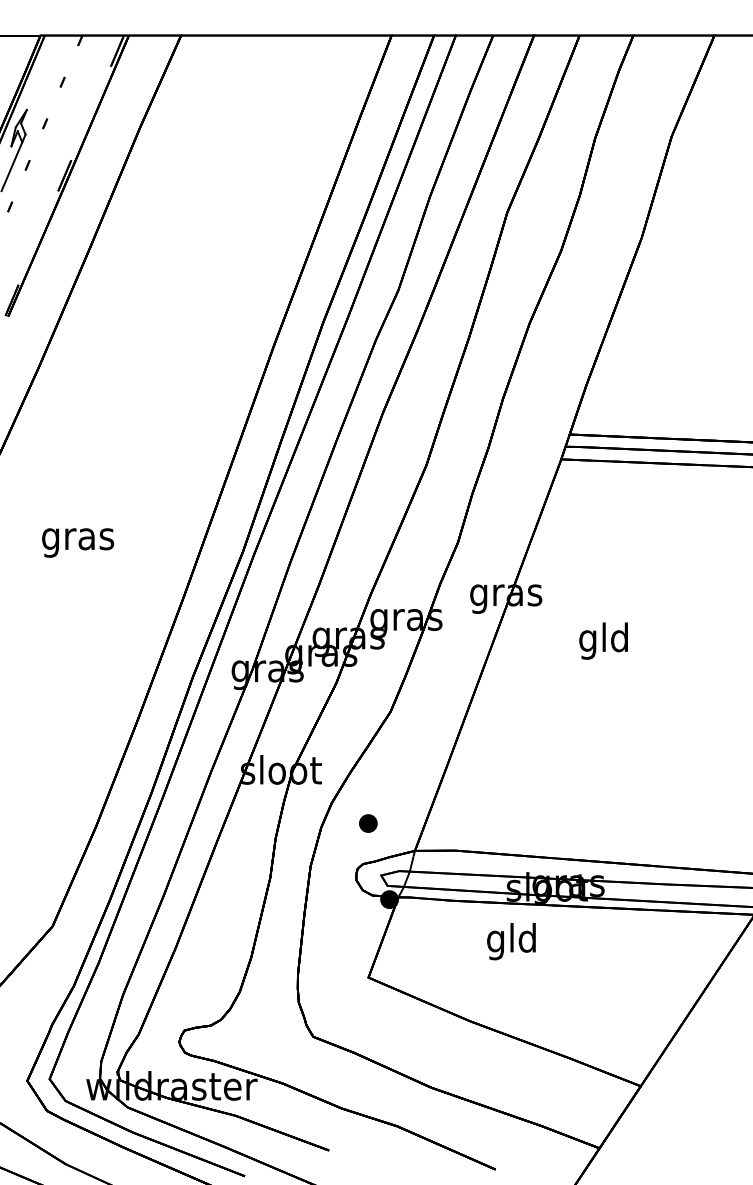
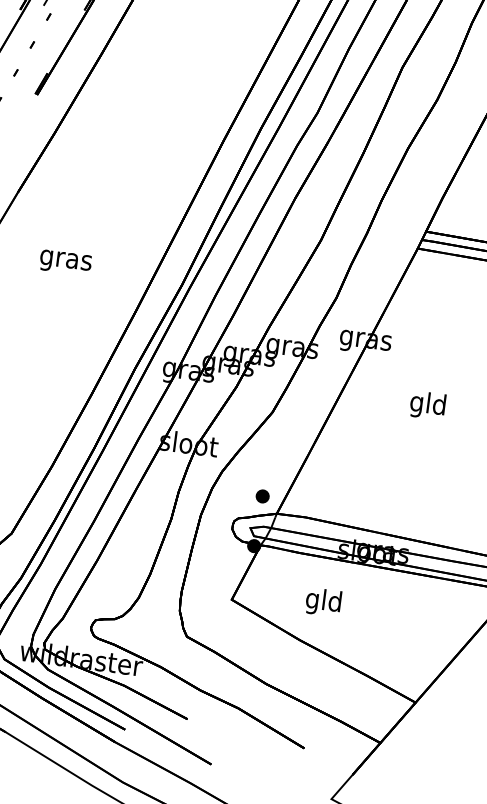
text: (603, 640) -> (427, 405), moved
part: (368, 823) -> (262, 496), moved
text: (511, 941) -> (323, 602), moved

